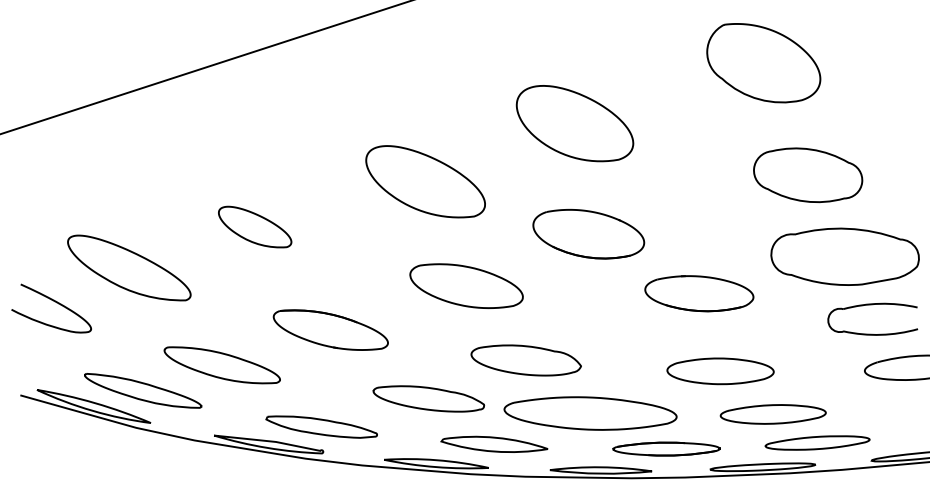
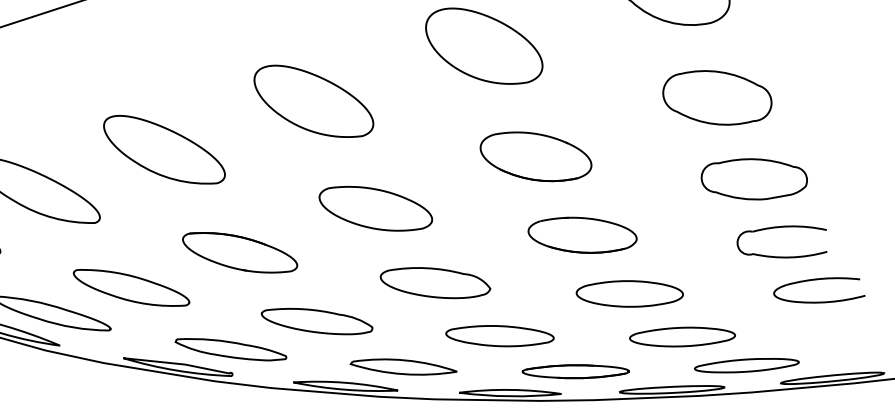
part: (425, 181) -> (313, 101), moved
part: (254, 226) -> (163, 149), size x1.67
part: (588, 234) -> (535, 157), moved
part: (844, 256) -> (753, 179), size x0.71
part: (699, 293) -> (582, 235), moved
part: (428, 398) -> (316, 321), moved
part: (590, 413) -> (499, 336), size x0.62
part: (817, 442) -> (746, 365), moved

